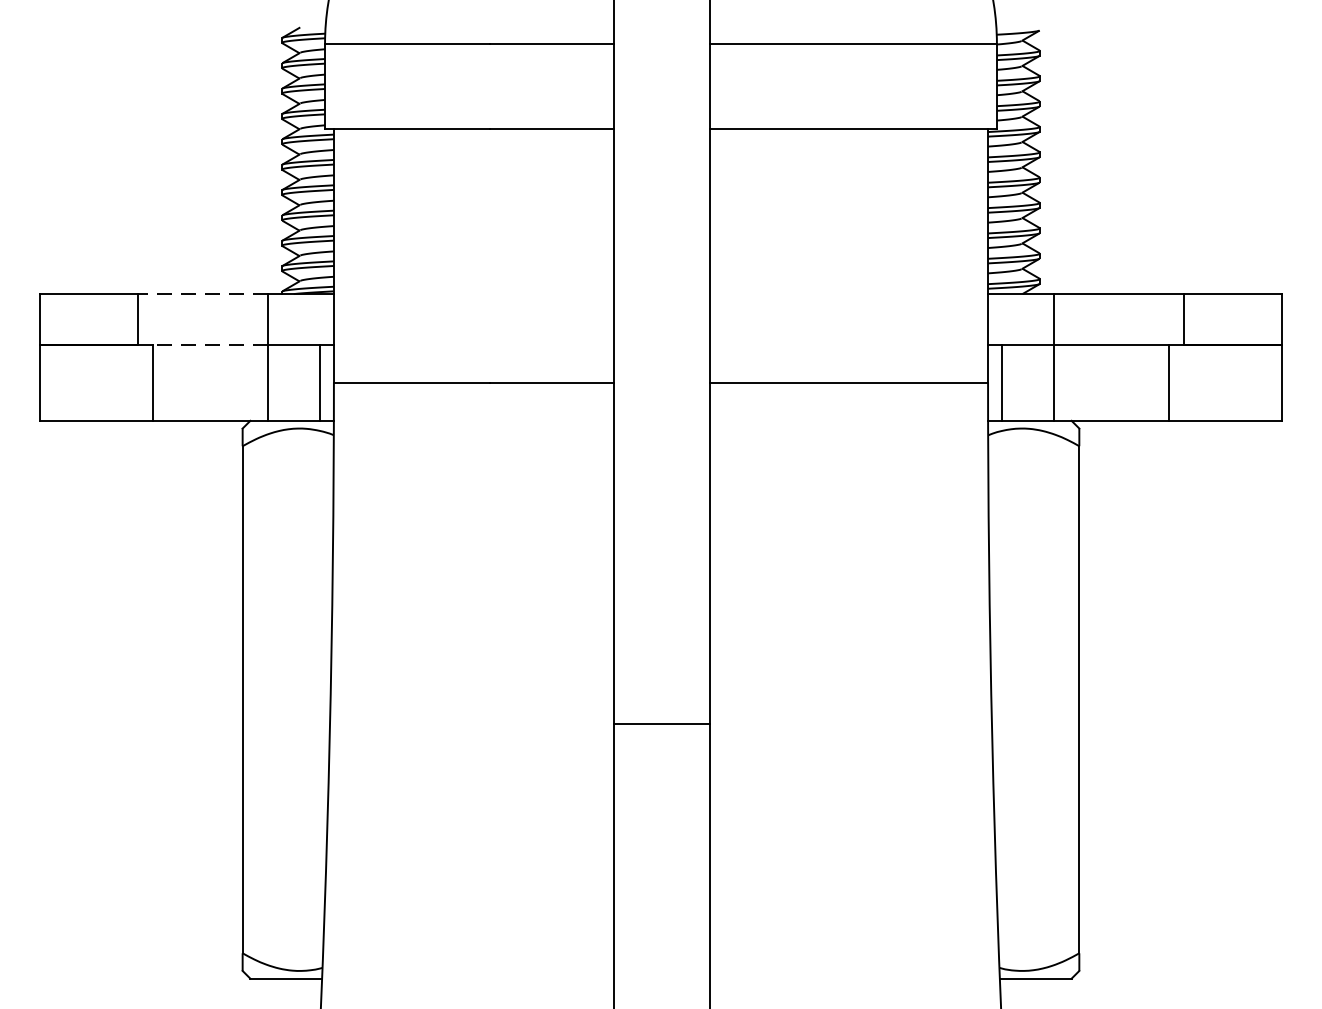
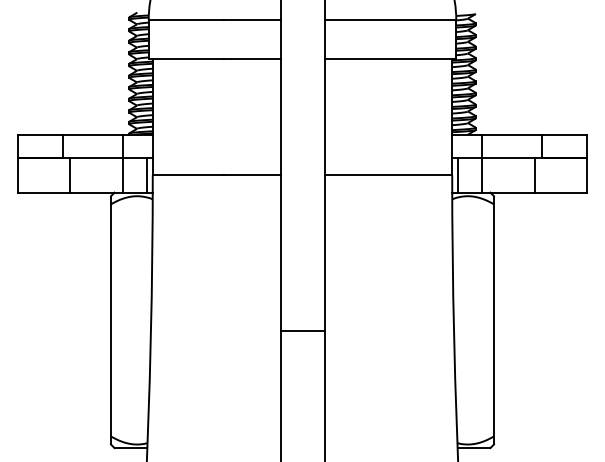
line: (202, 293) -> (92, 134), dashed -> solid
line: (208, 343) -> (95, 157), dashed -> solid

